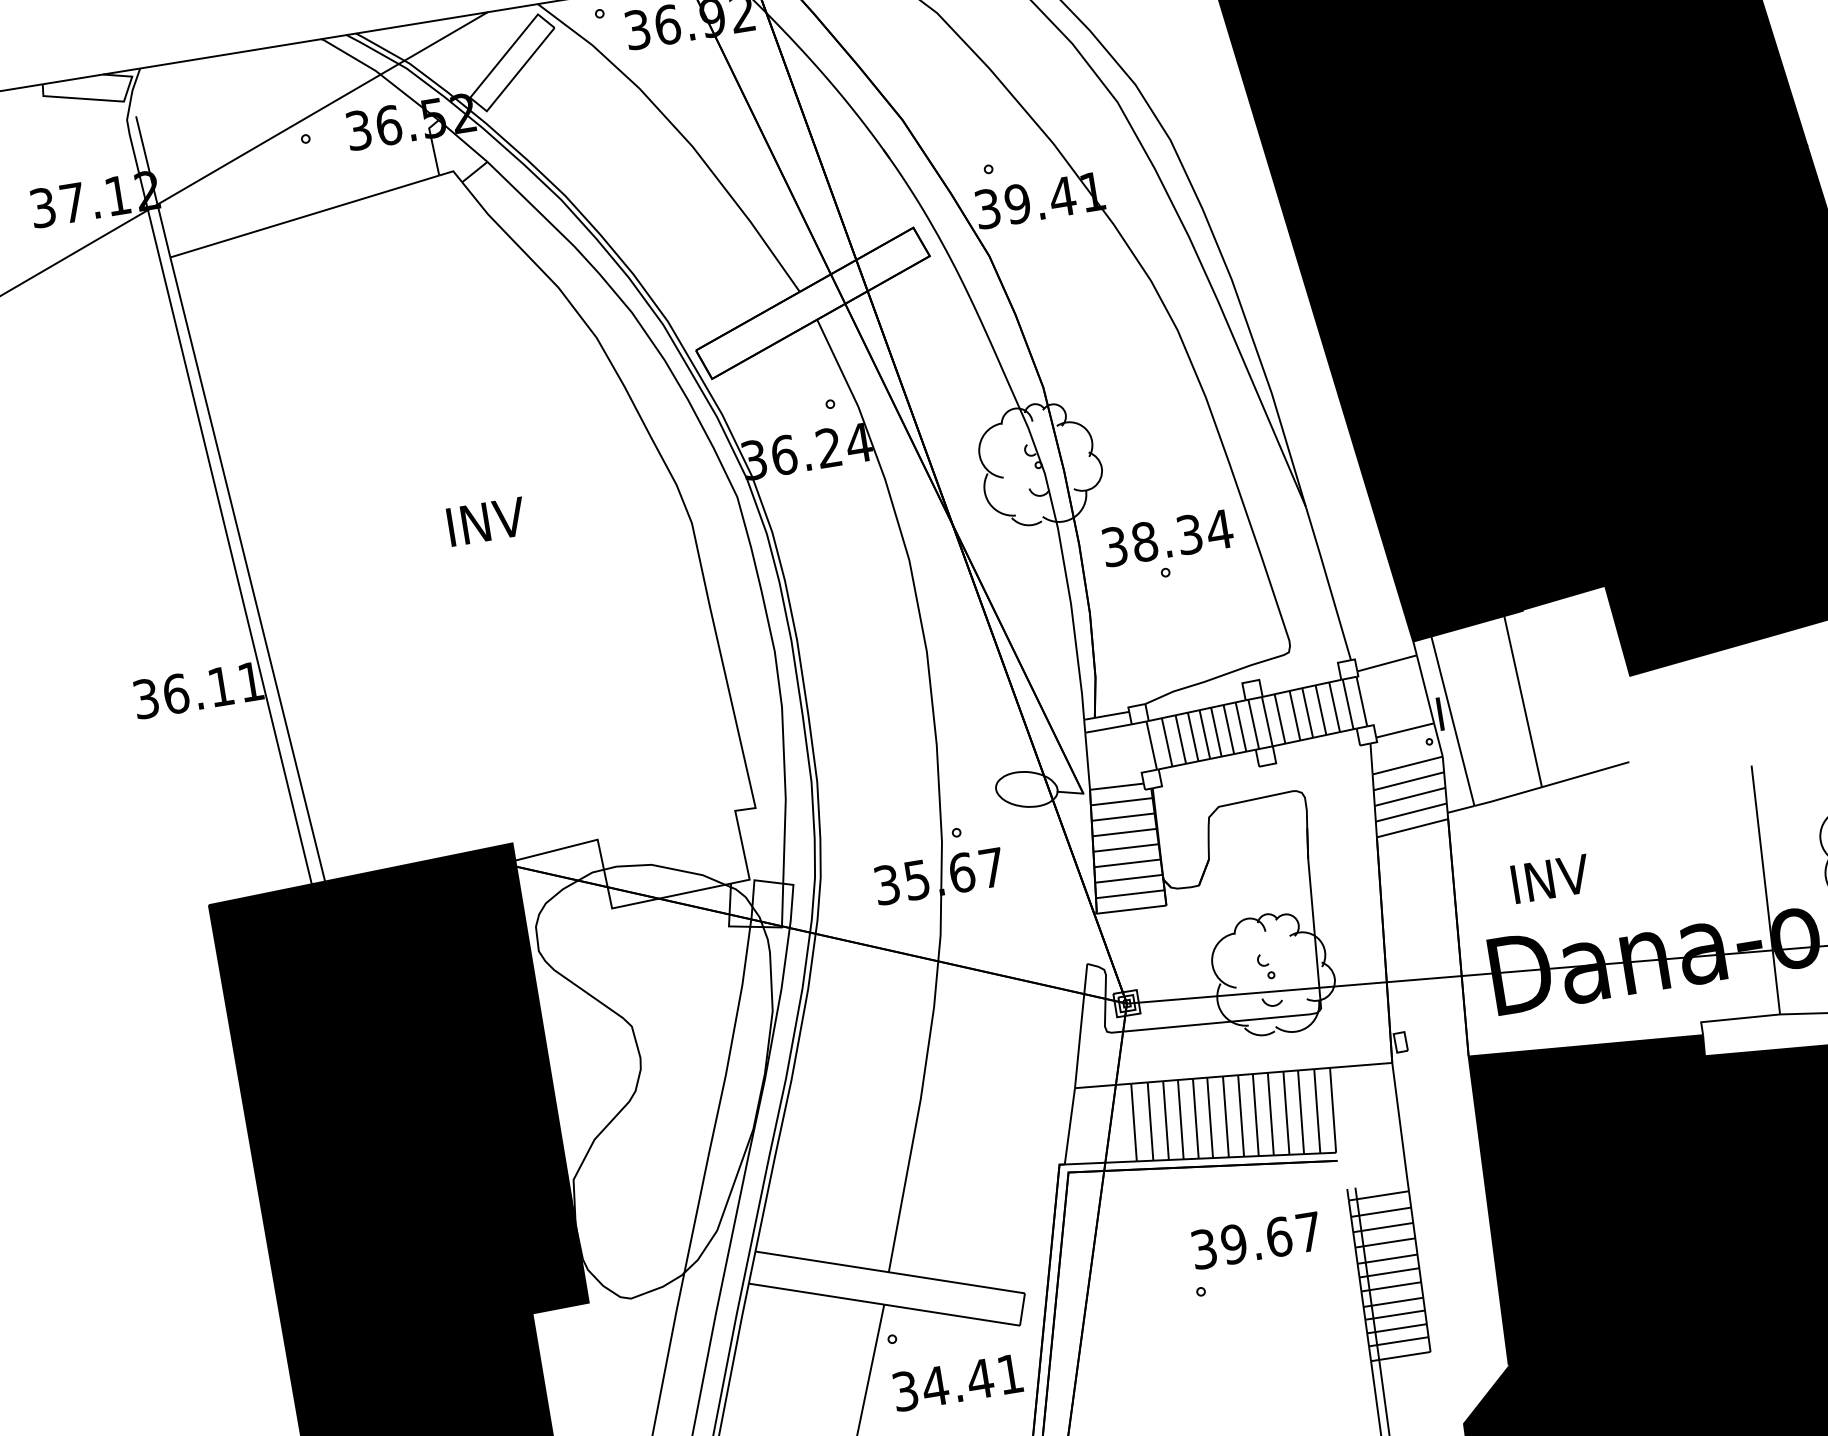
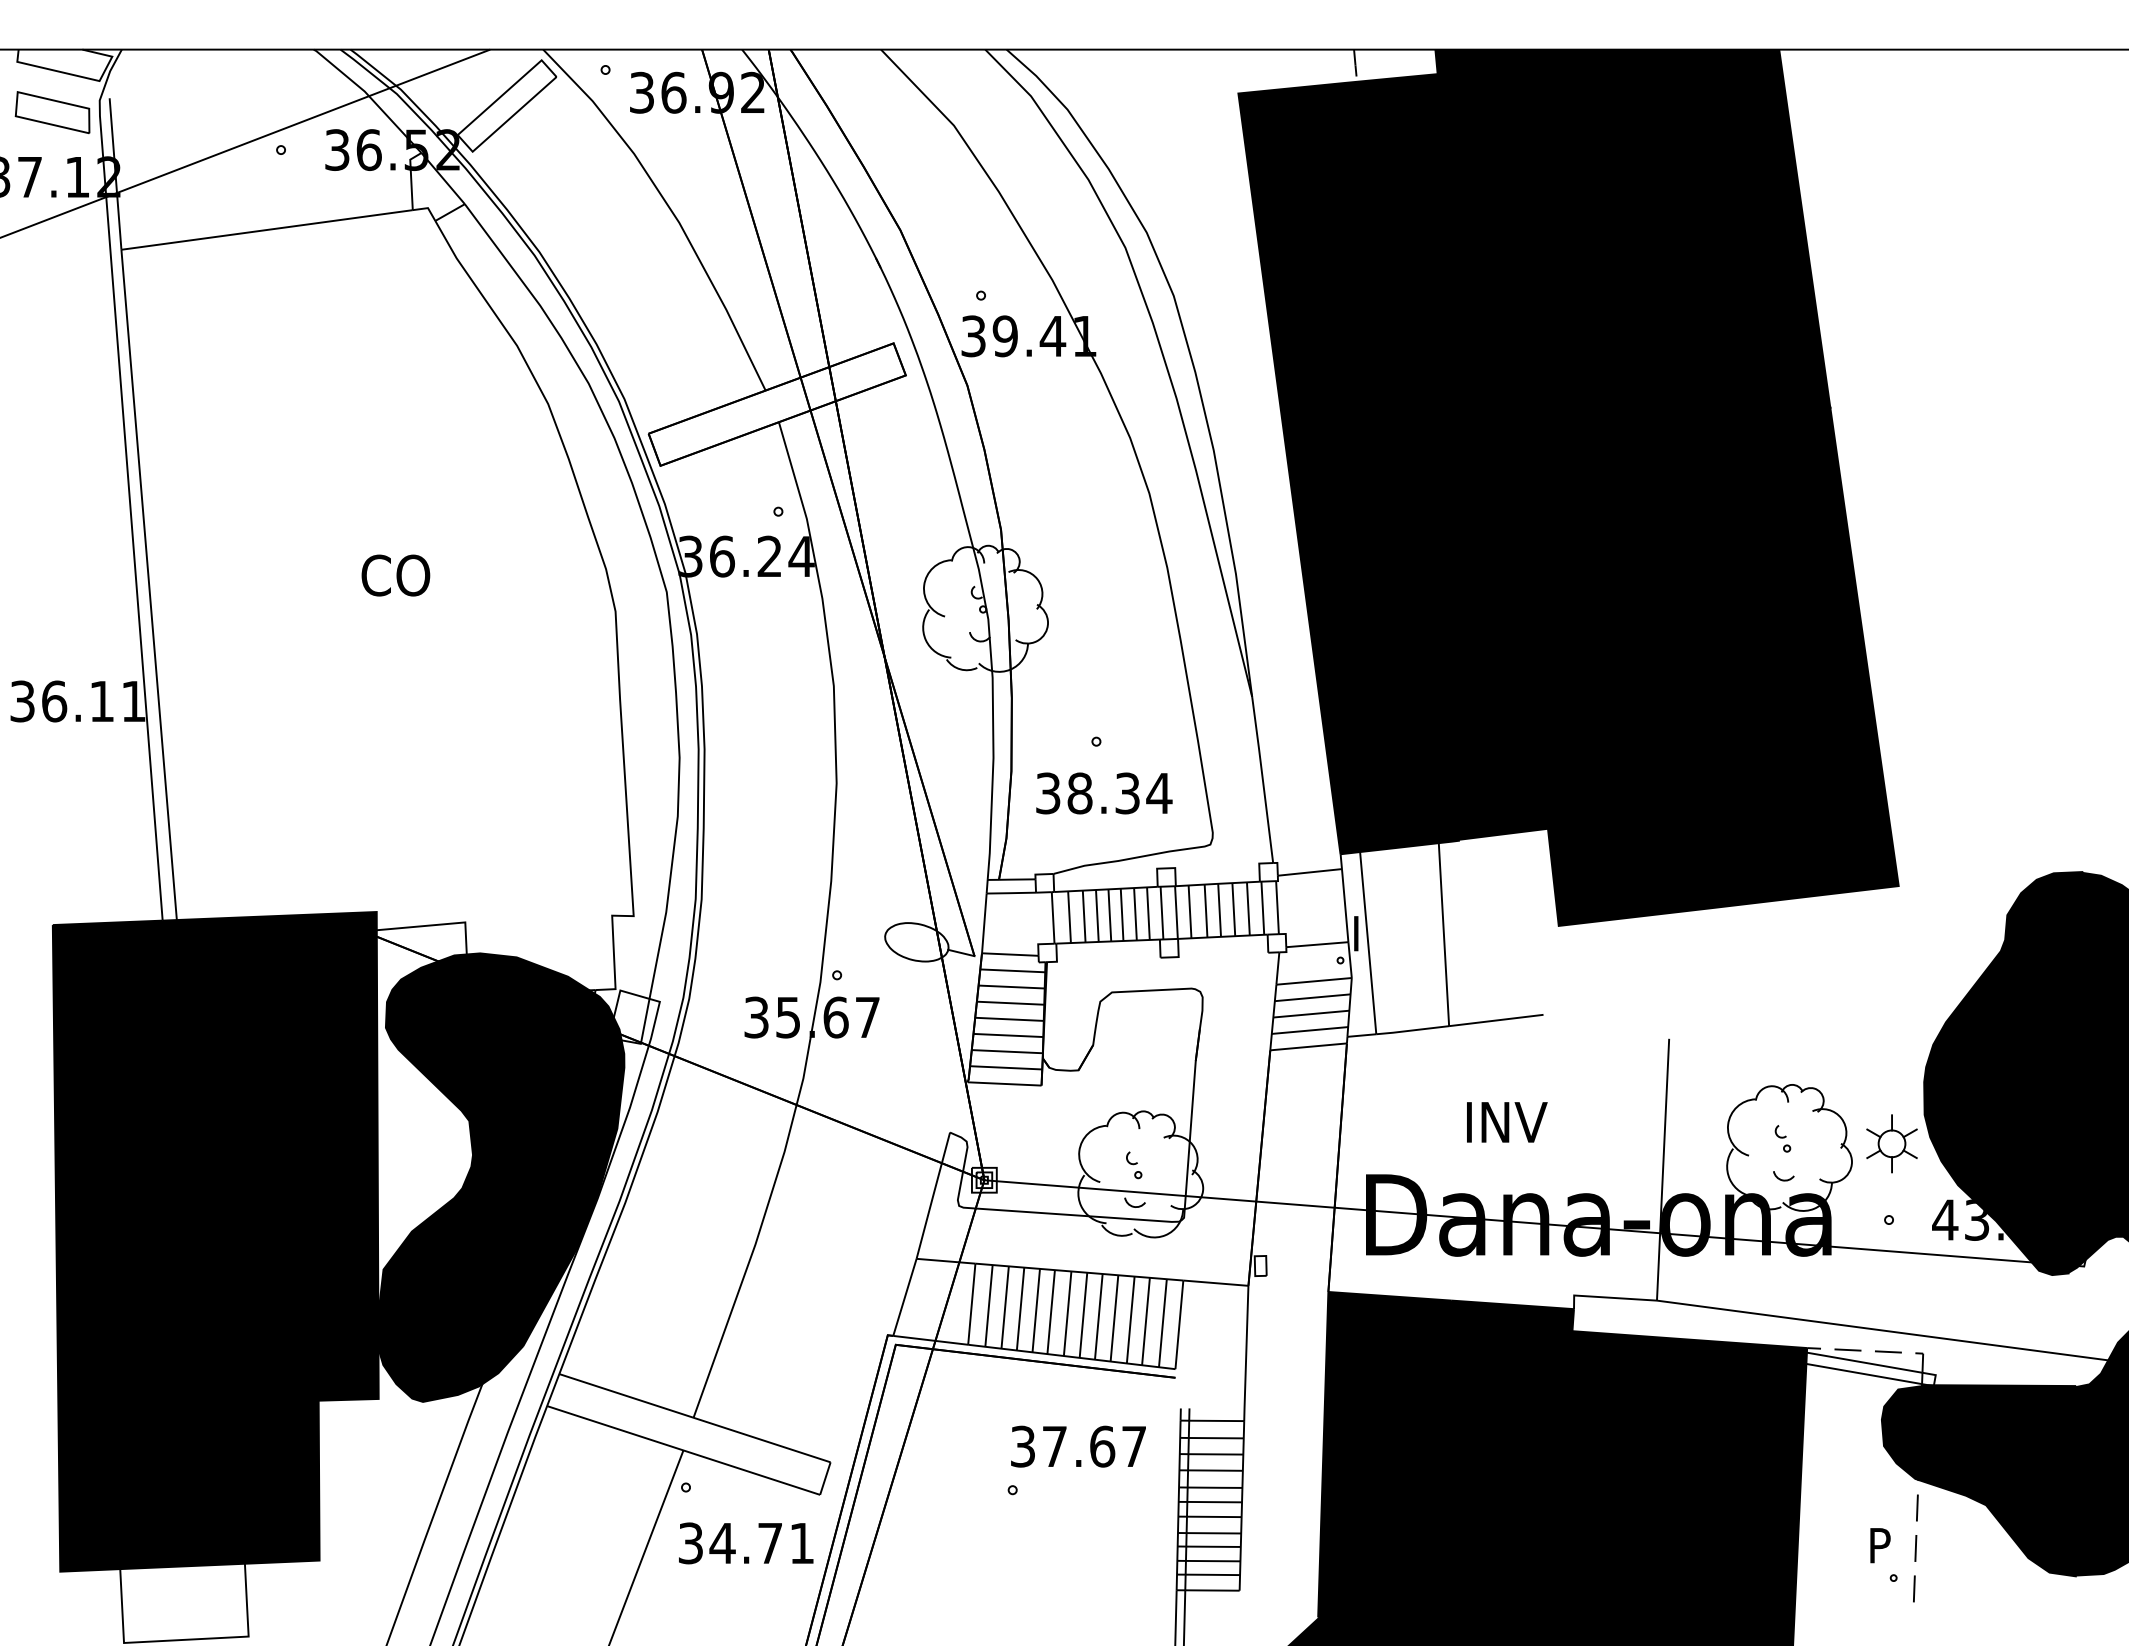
part: (84, 138) -> (52, 112), added
text: (485, 521) -> (402, 575), INV -> CO
text: (1167, 538) -> (1104, 793), moved
text: (1551, 878) -> (1507, 1122), moved
fill: (670, 1074) -> (501, 1177), added
text: (1233, 1244) -> (1054, 1446), 39.67 -> 37.67
text: (980, 1379) -> (770, 1543), 34.41 -> 34.71

